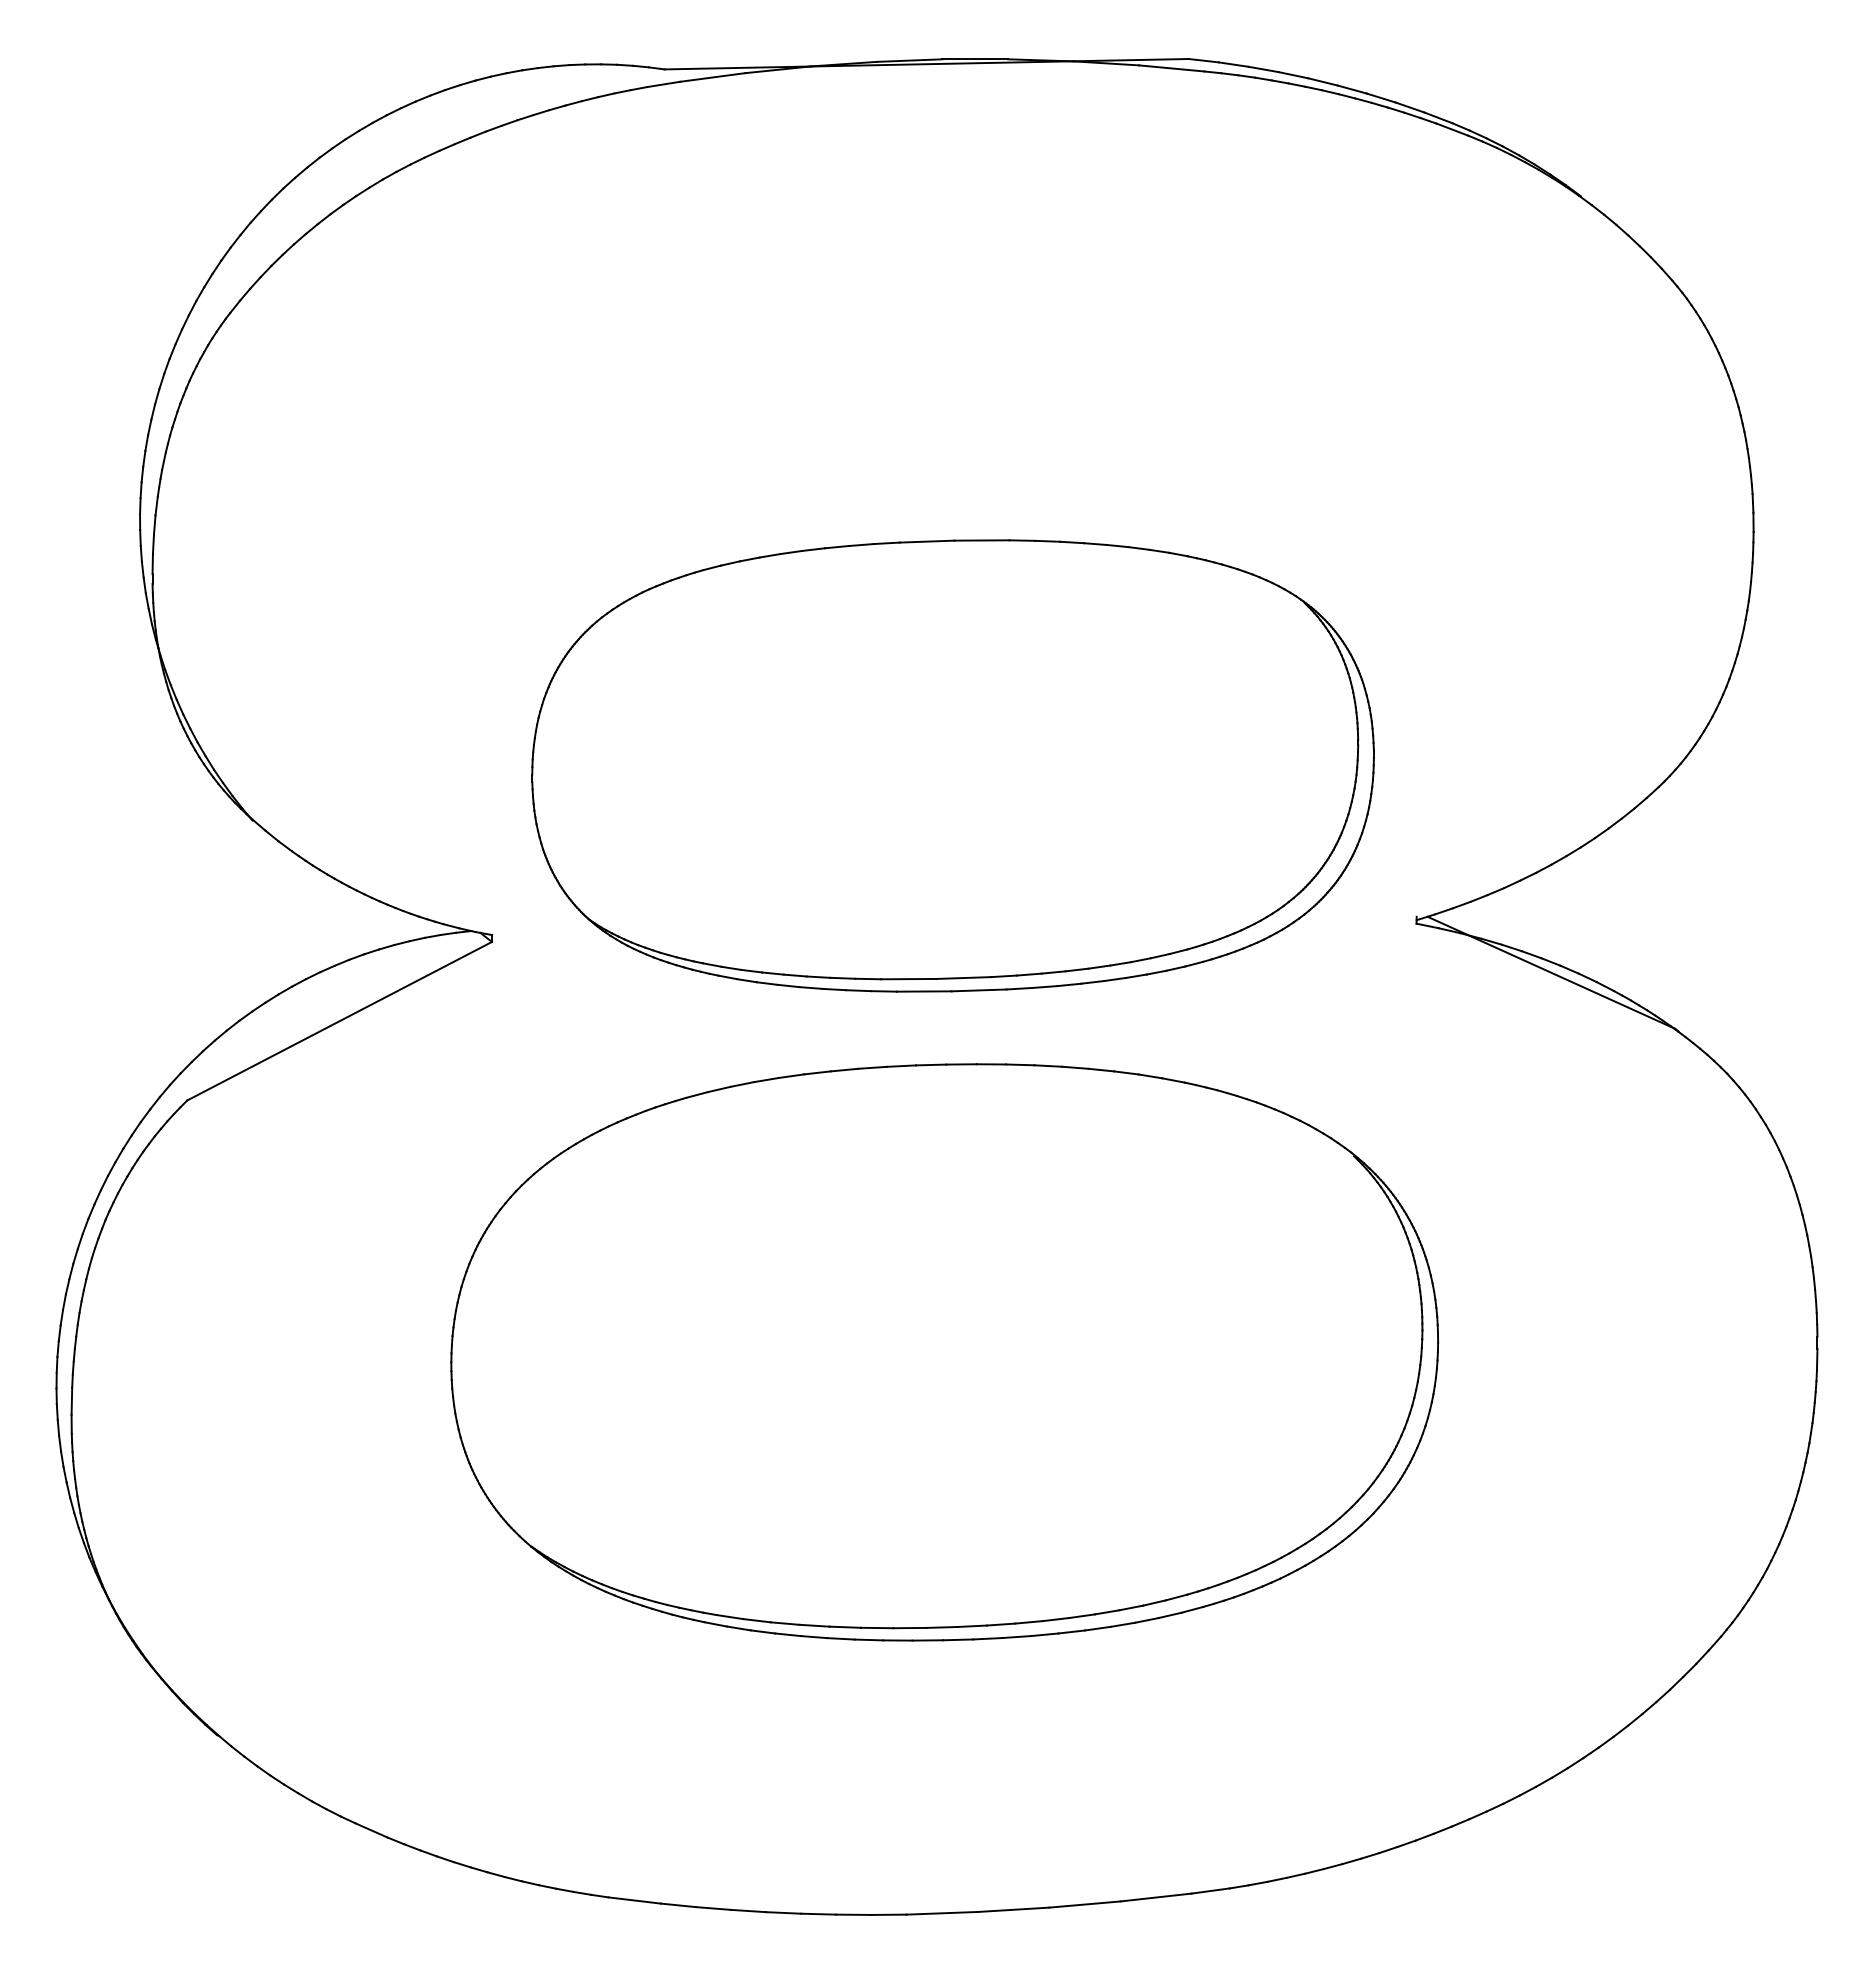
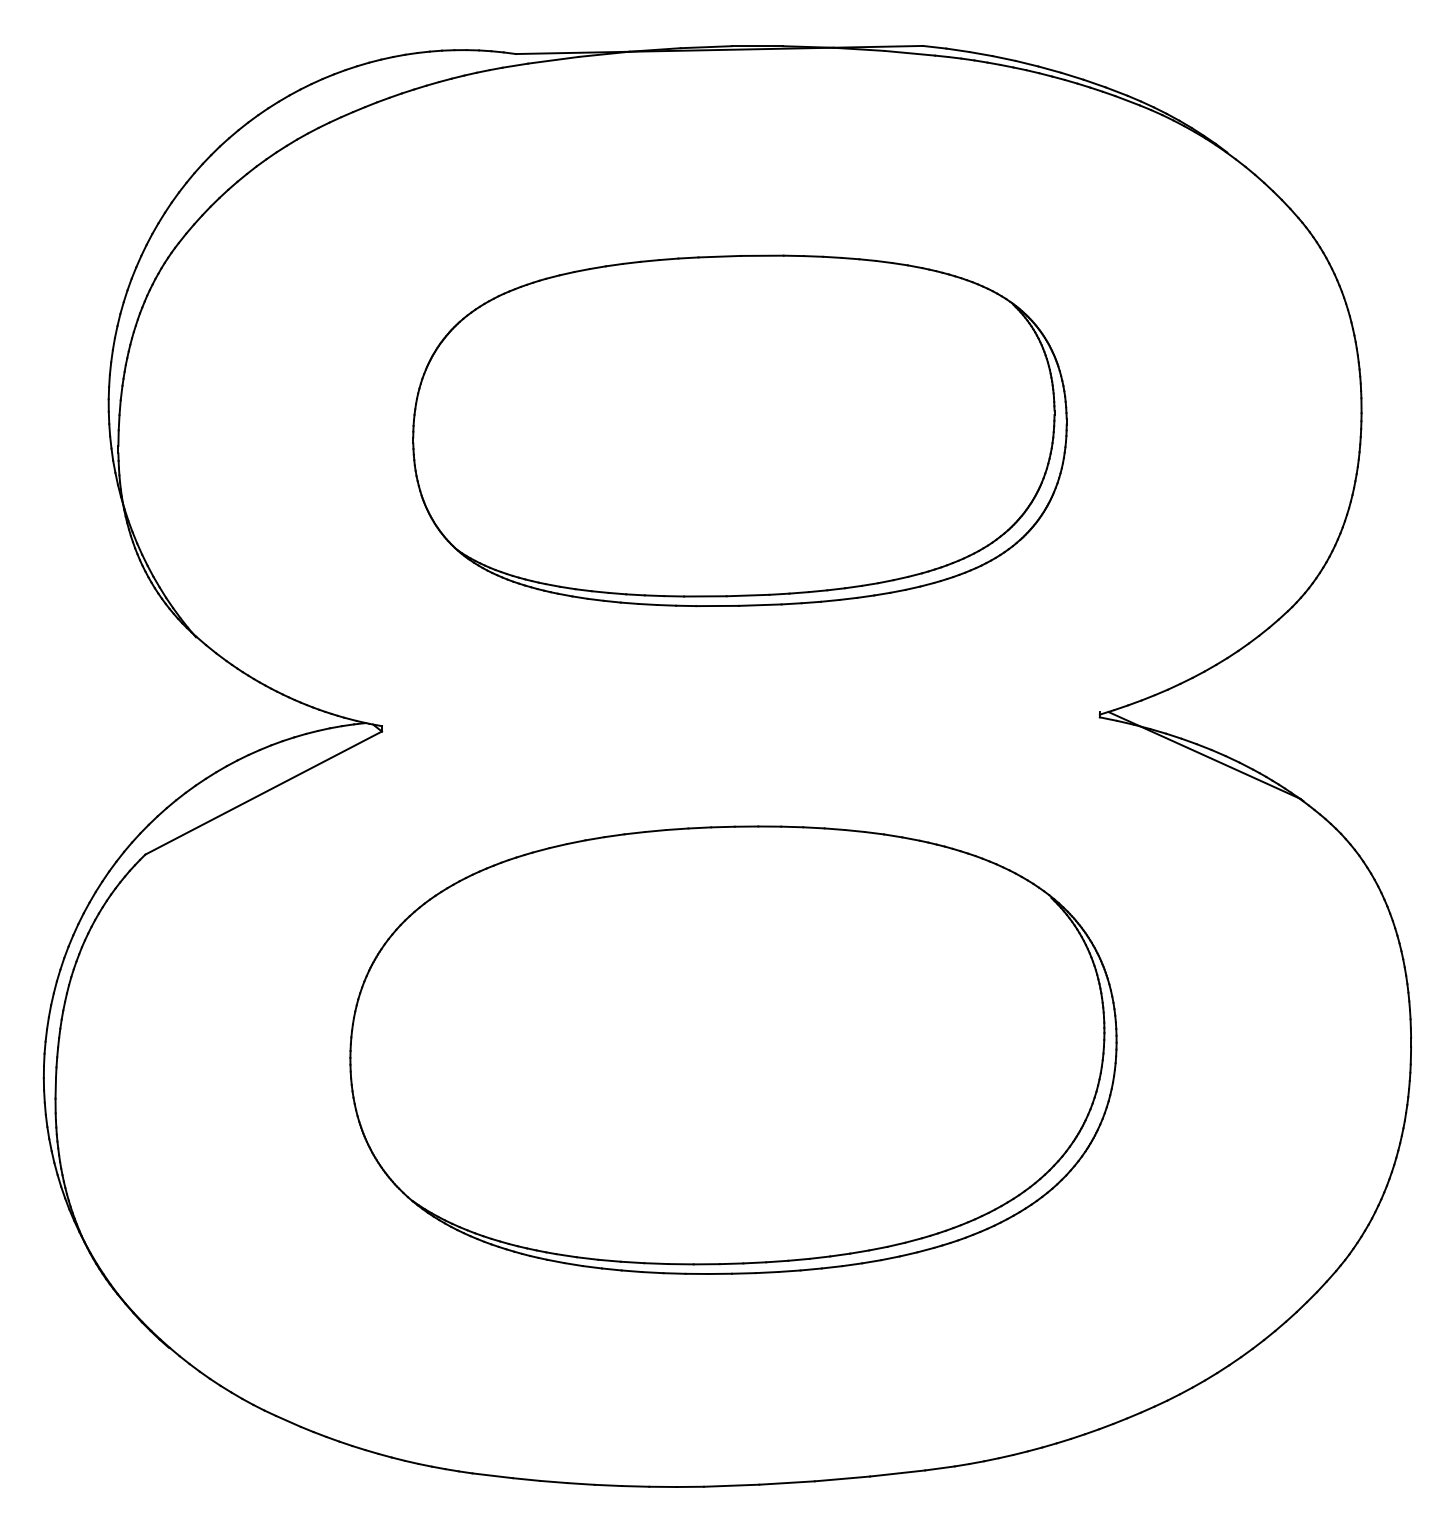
part: (952, 765) -> (739, 430), moved

